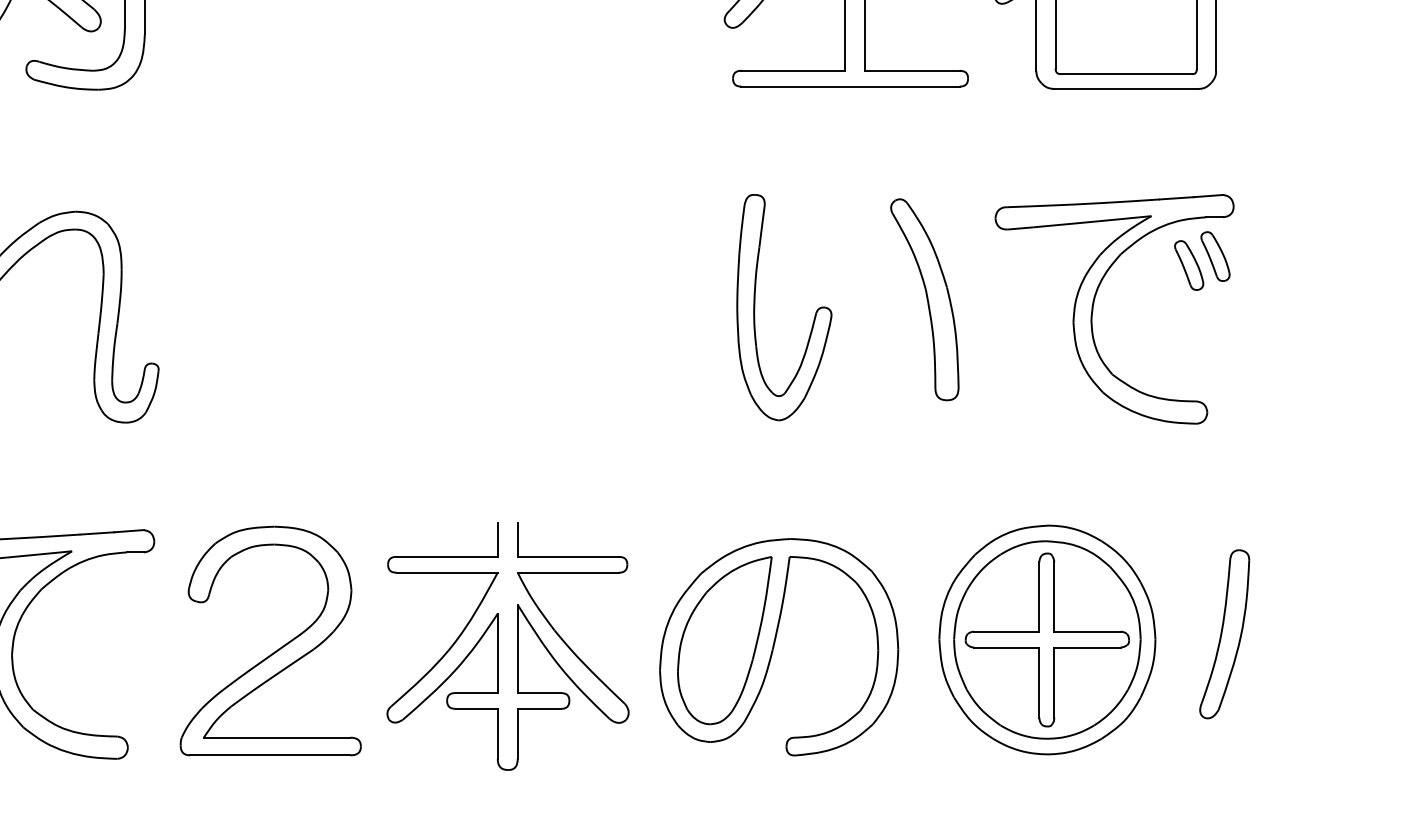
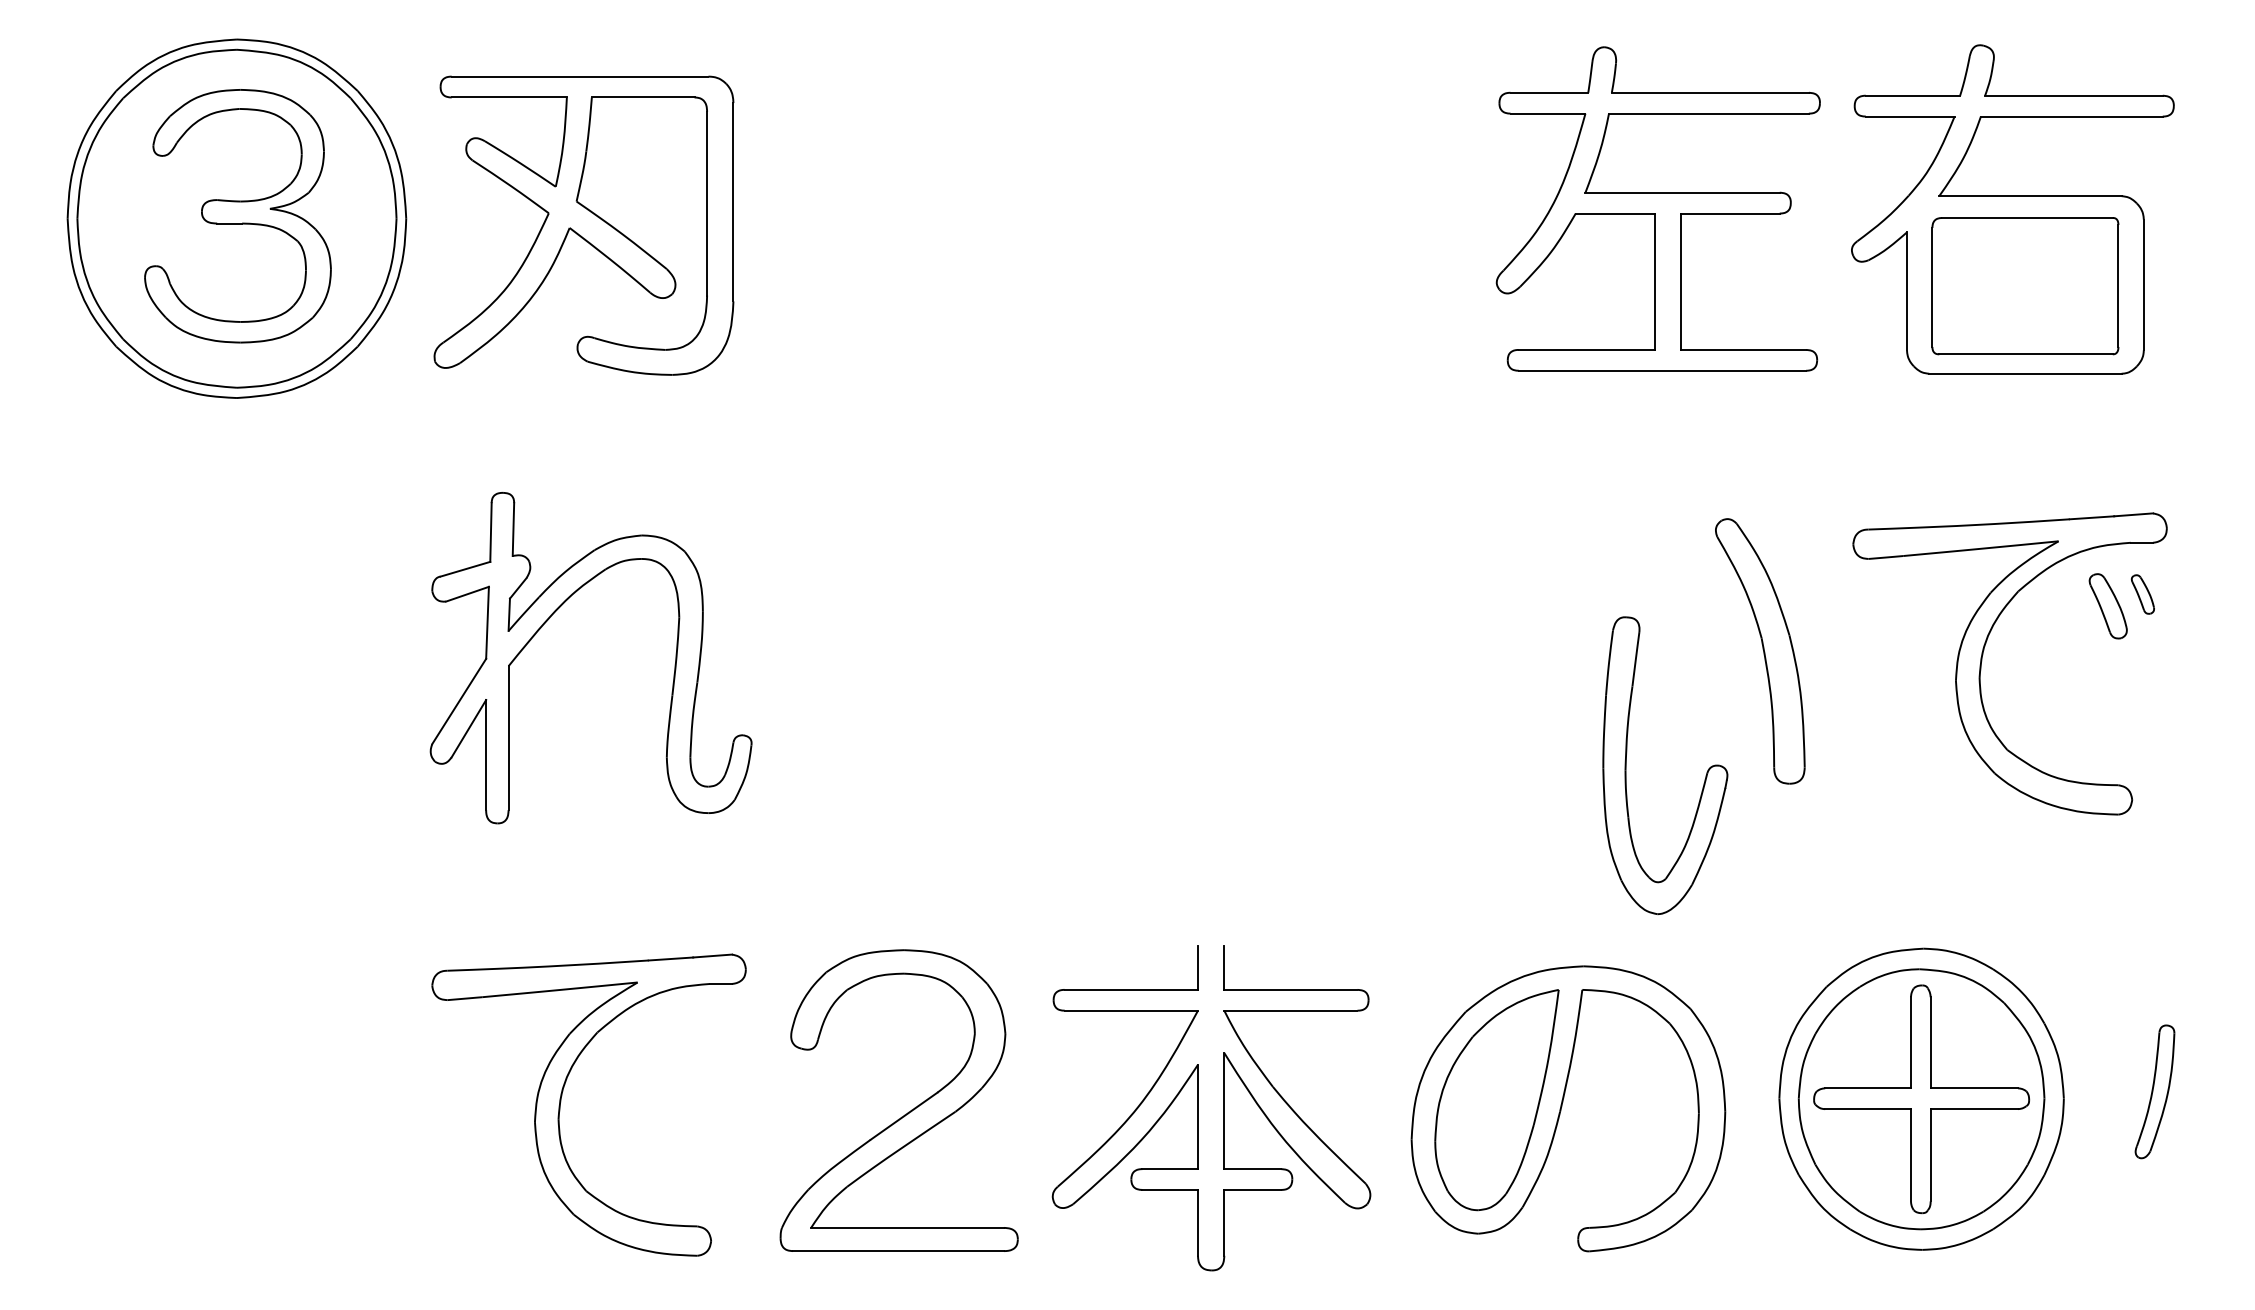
part: (1215, 256) -> (2142, 594), size x0.6
part: (754, 307) -> (1626, 765), moved
part: (1224, 634) -> (2154, 1091), size x0.6

